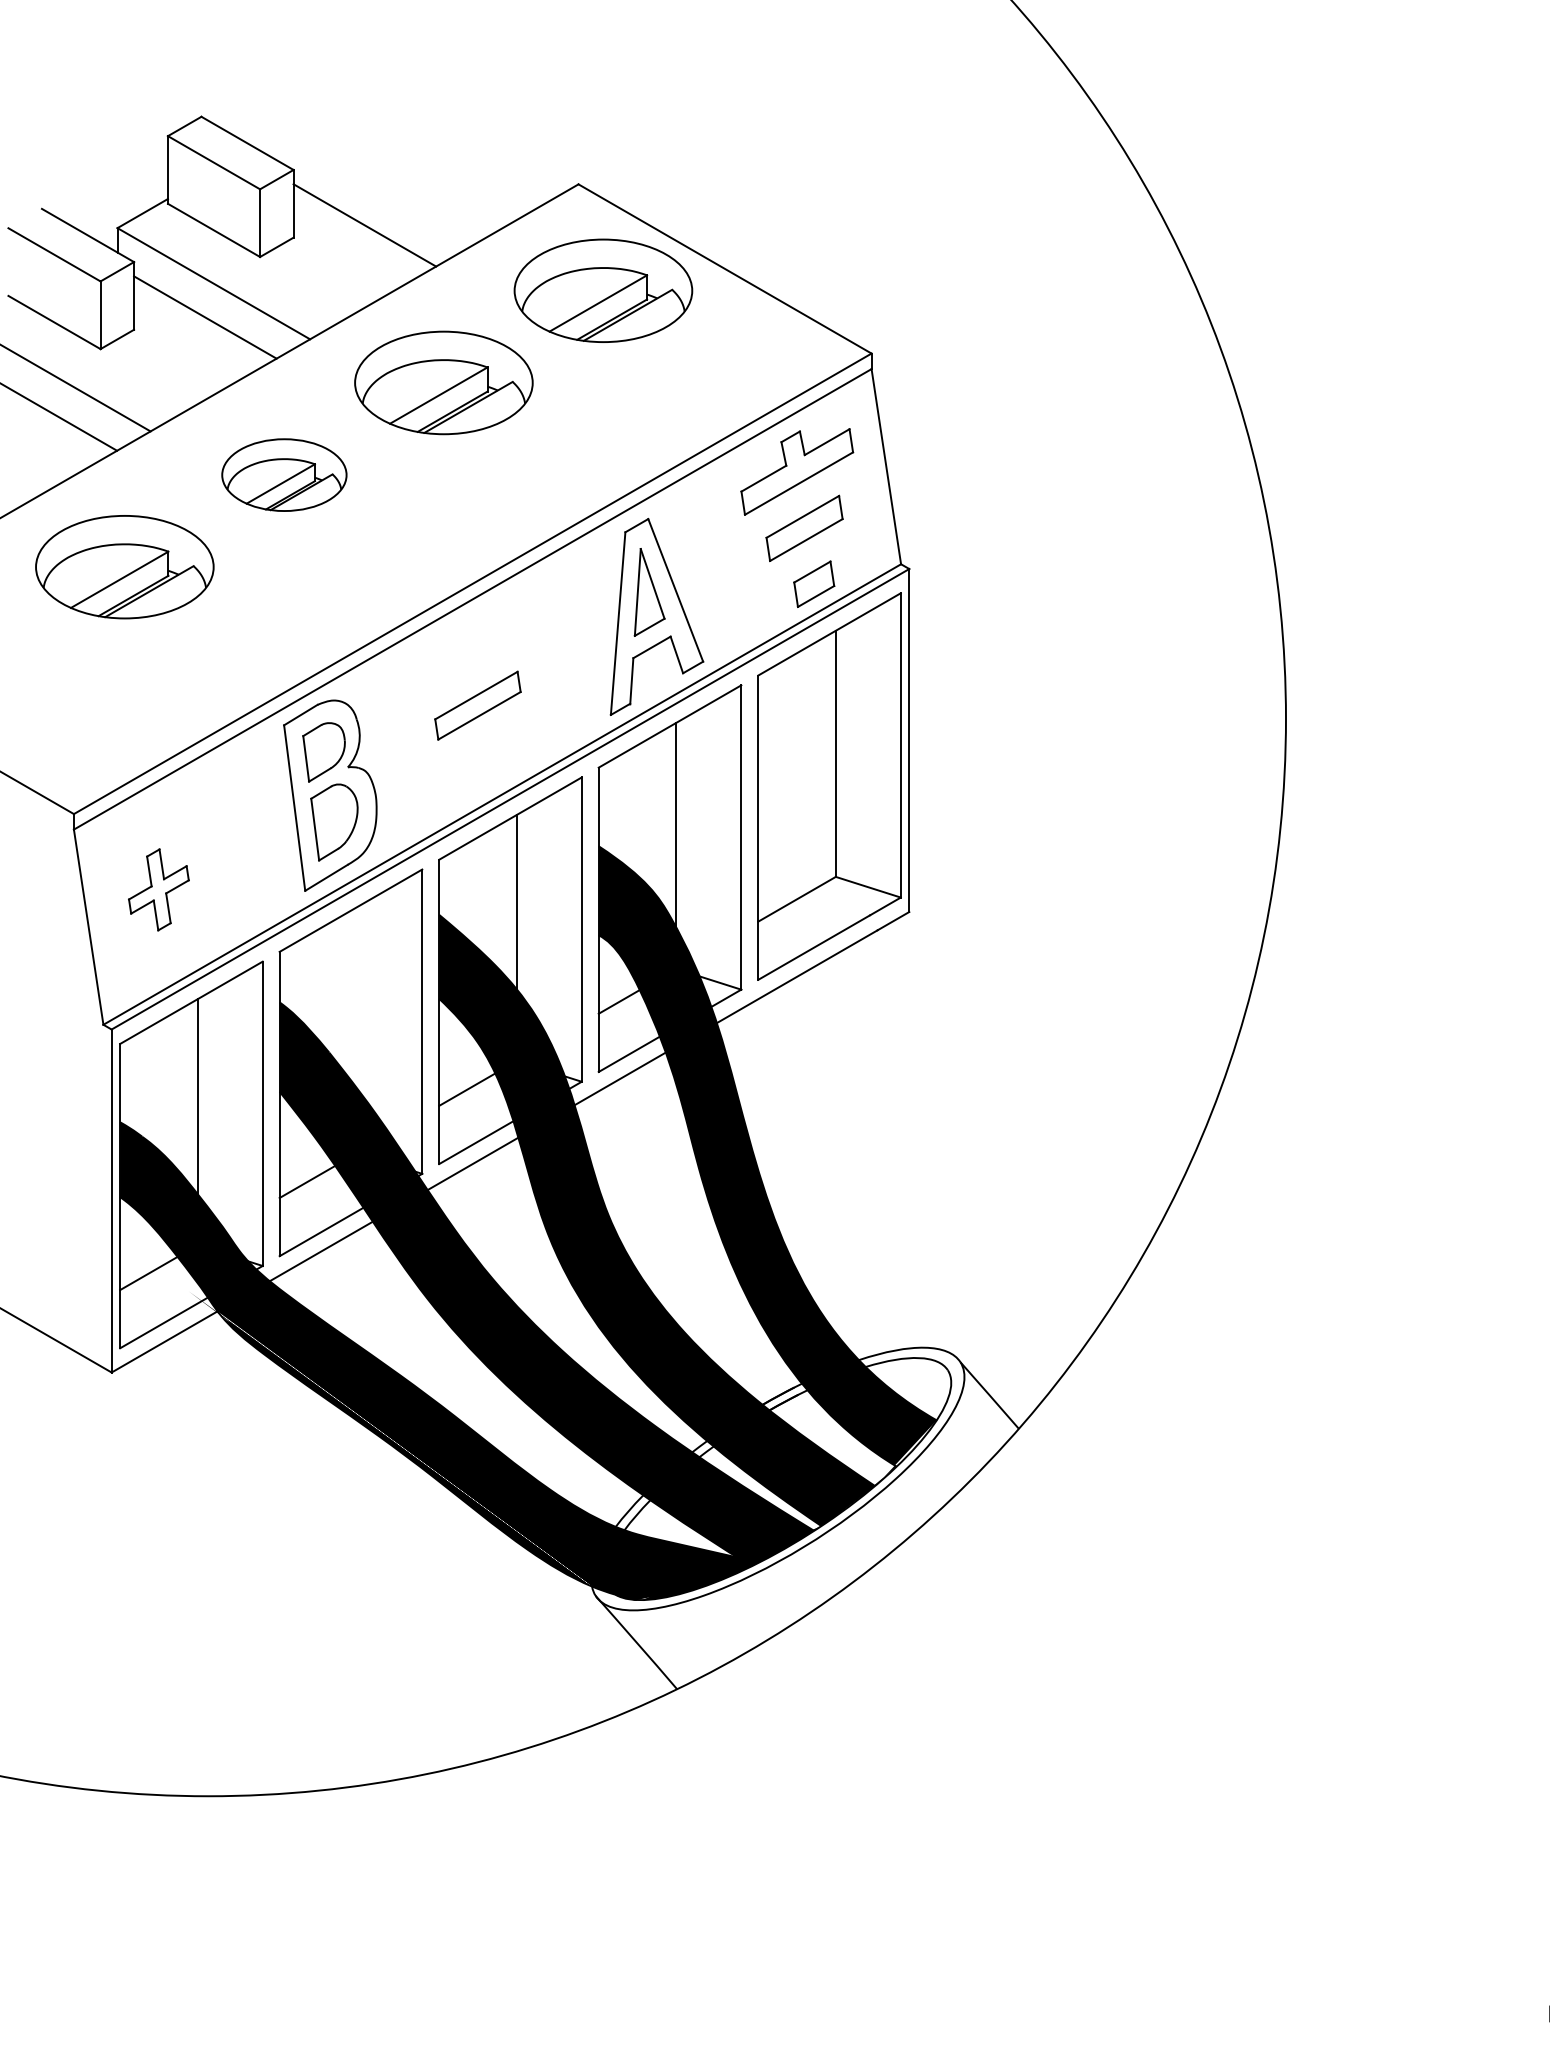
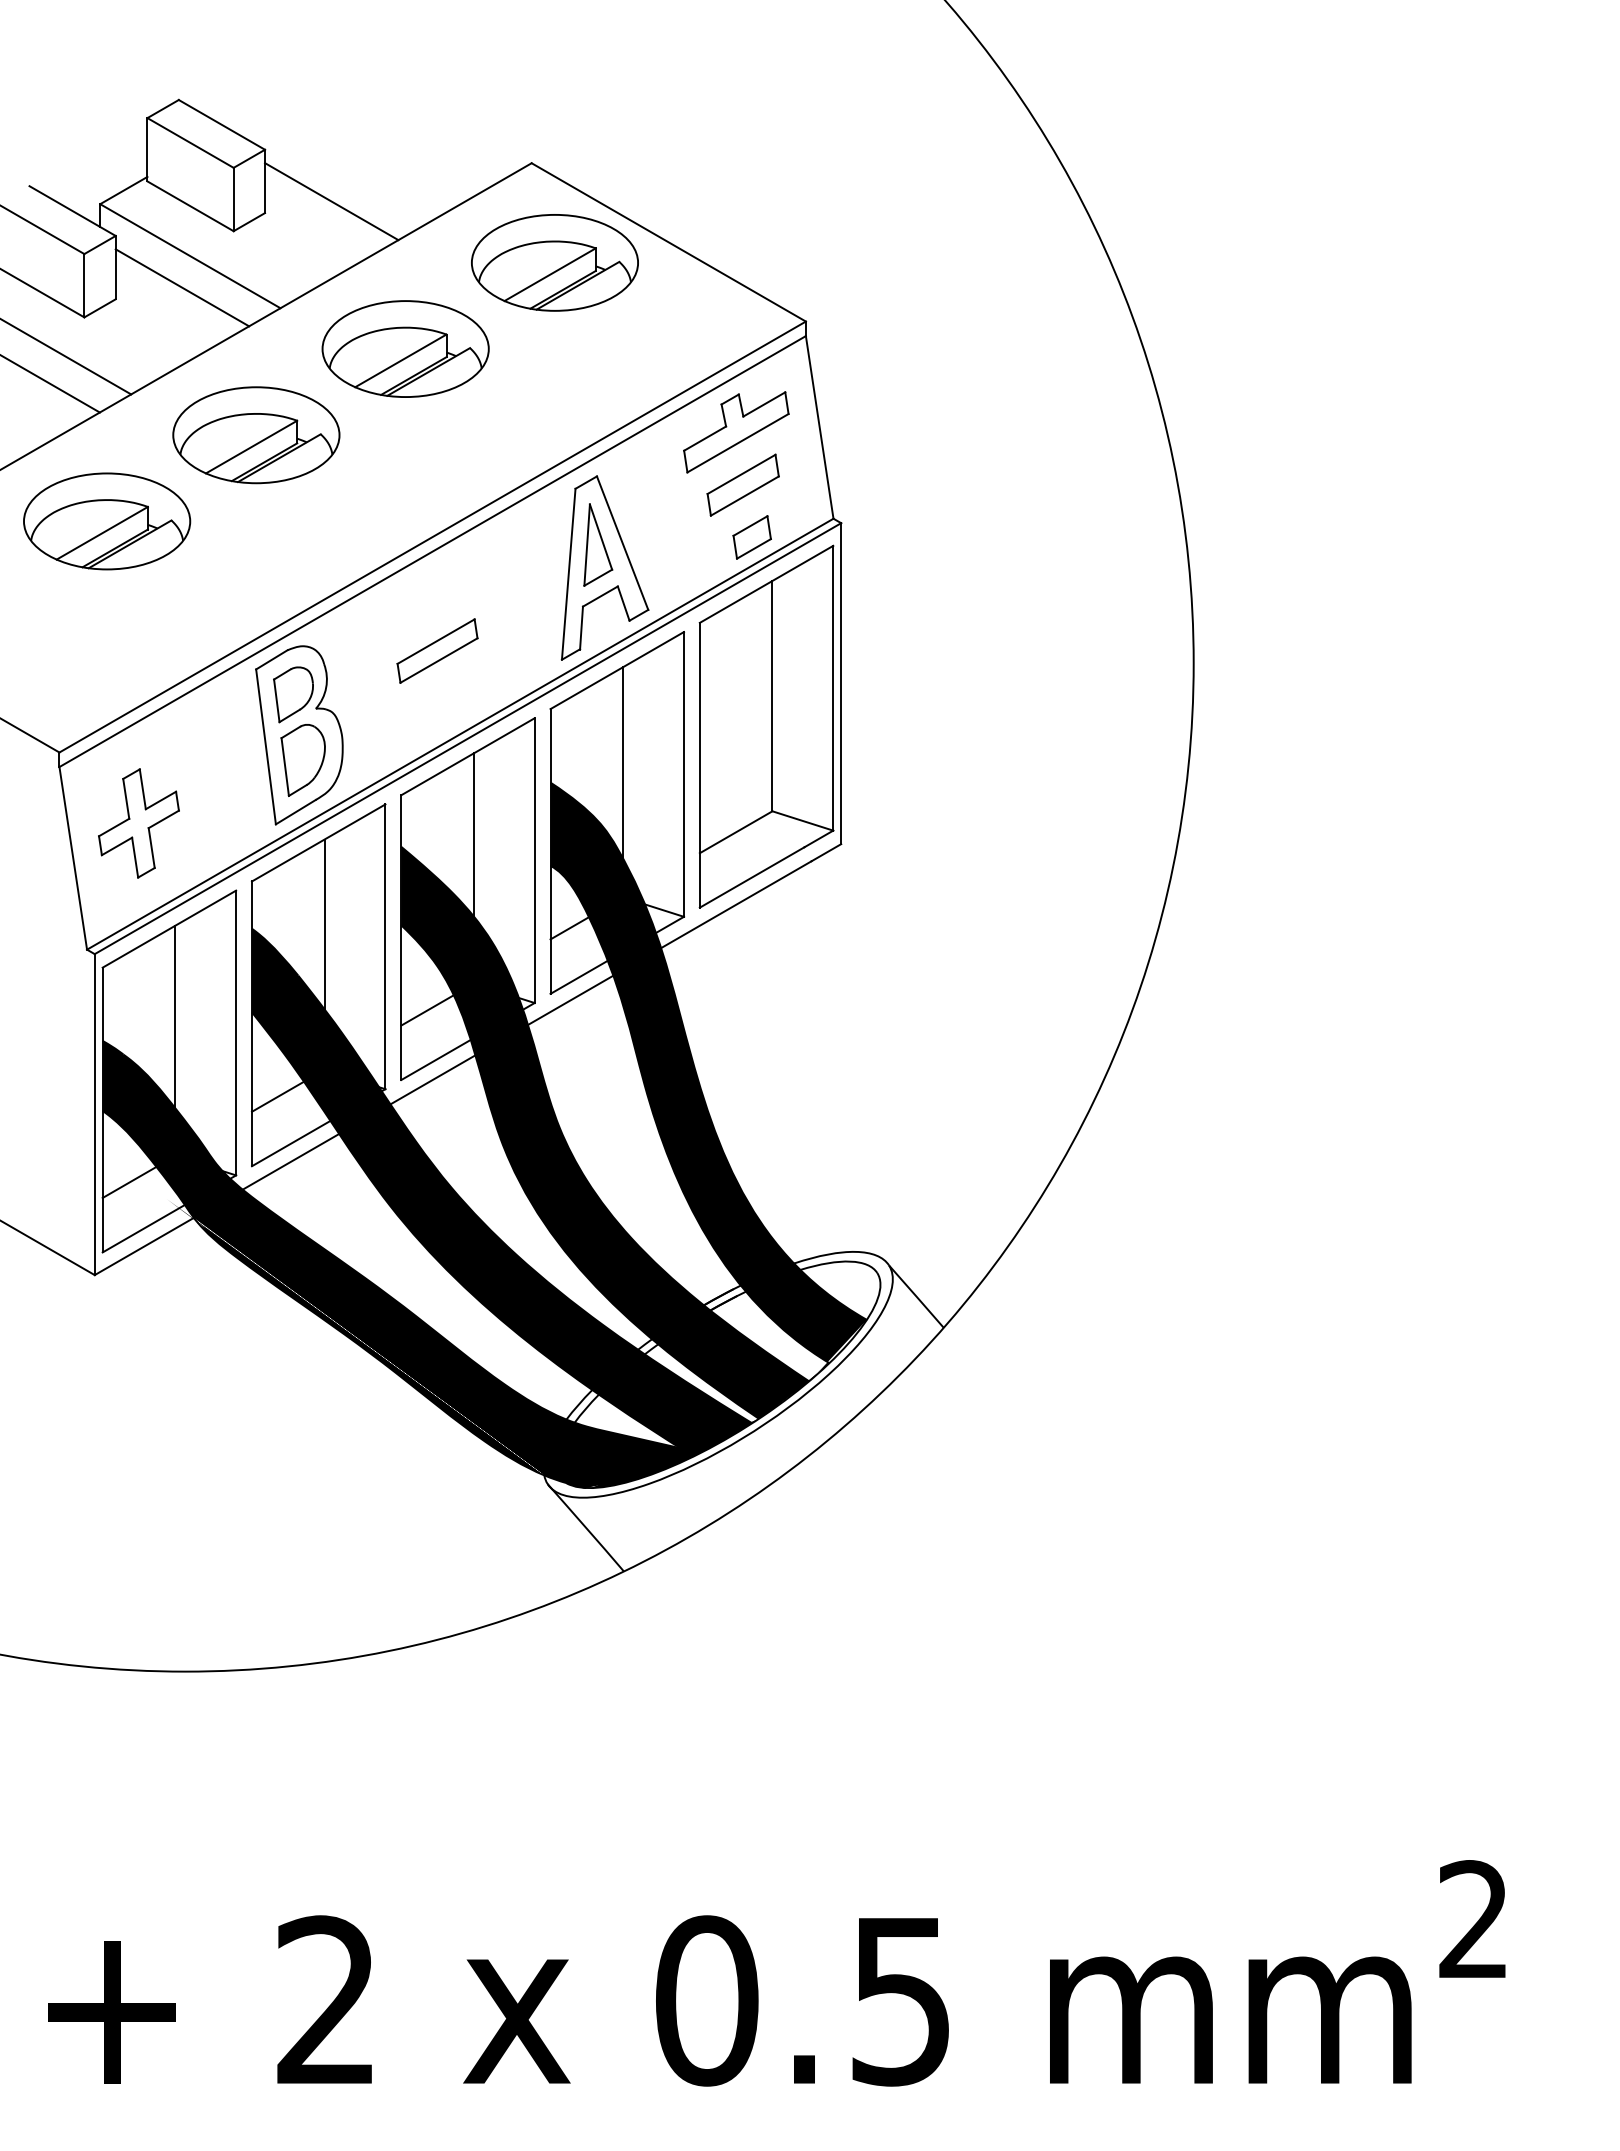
part: (284, 475) -> (256, 435), size x1.43
part: (158, 889) -> (138, 823), size x1.43
line: (357, 997) -> (324, 924), added

